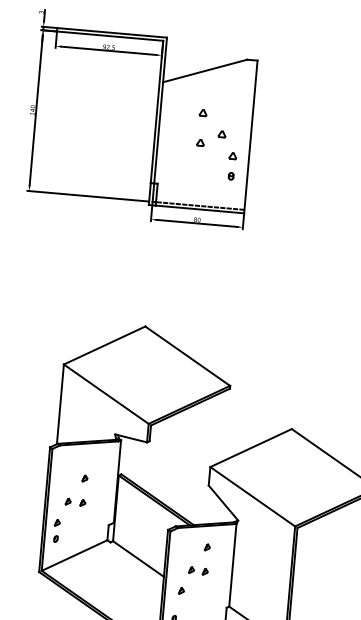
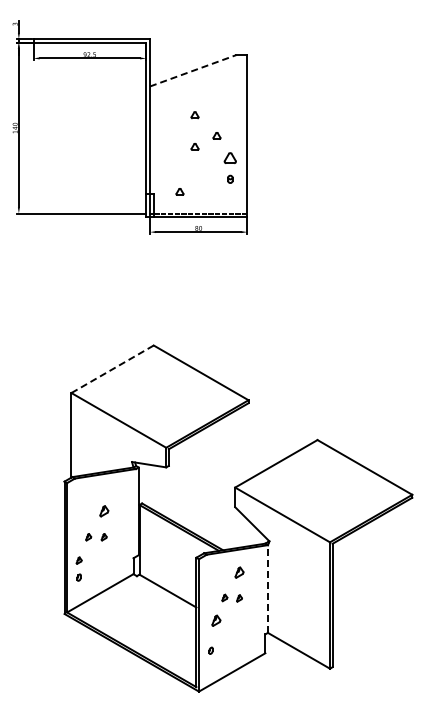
line: (205, 70) -> (193, 70), solid -> dashed
part: (233, 155) -> (230, 157), size x1.6
part: (182, 183) -> (179, 191), added
line: (104, 345) -> (112, 369), solid -> dashed
part: (84, 478) -> (103, 511), size x1.6
part: (207, 547) -> (239, 572), size x1.6
line: (232, 565) -> (267, 589), solid -> dashed
part: (180, 590) -> (215, 620), size x1.6

